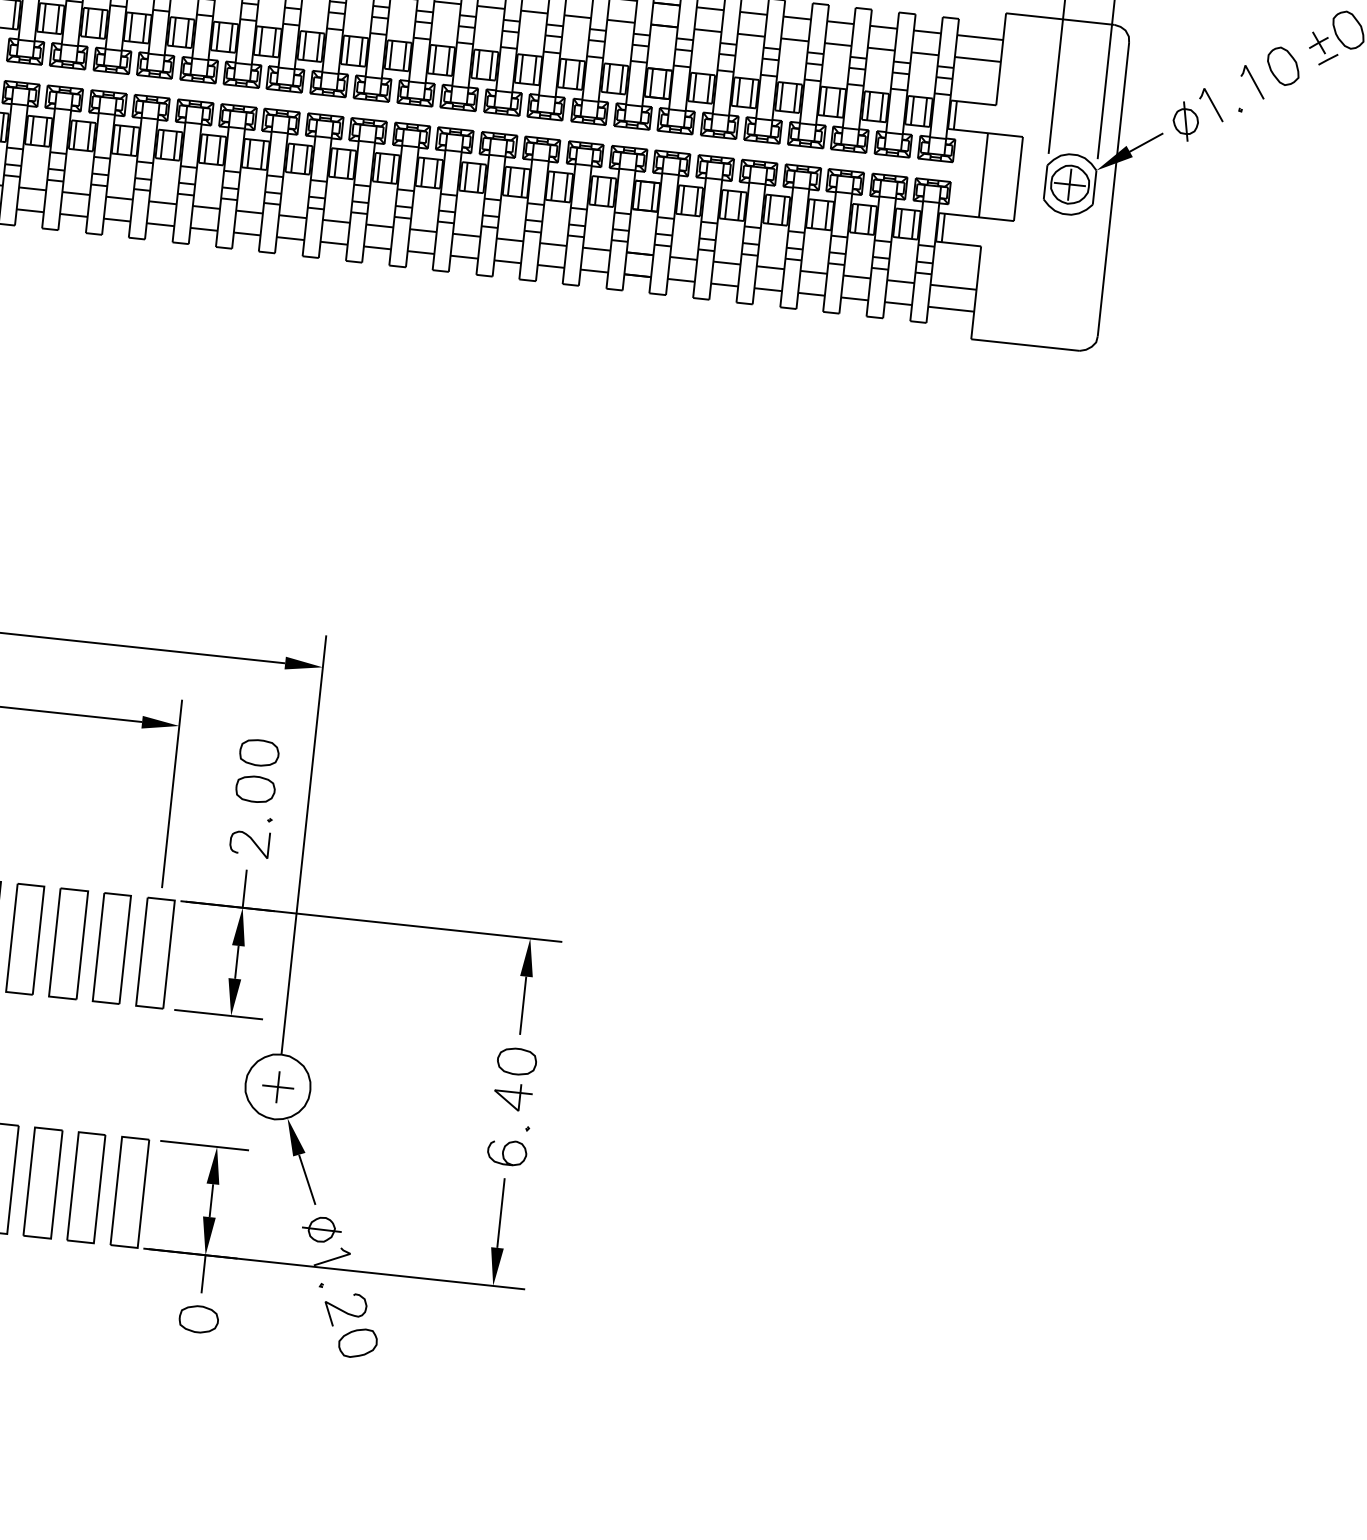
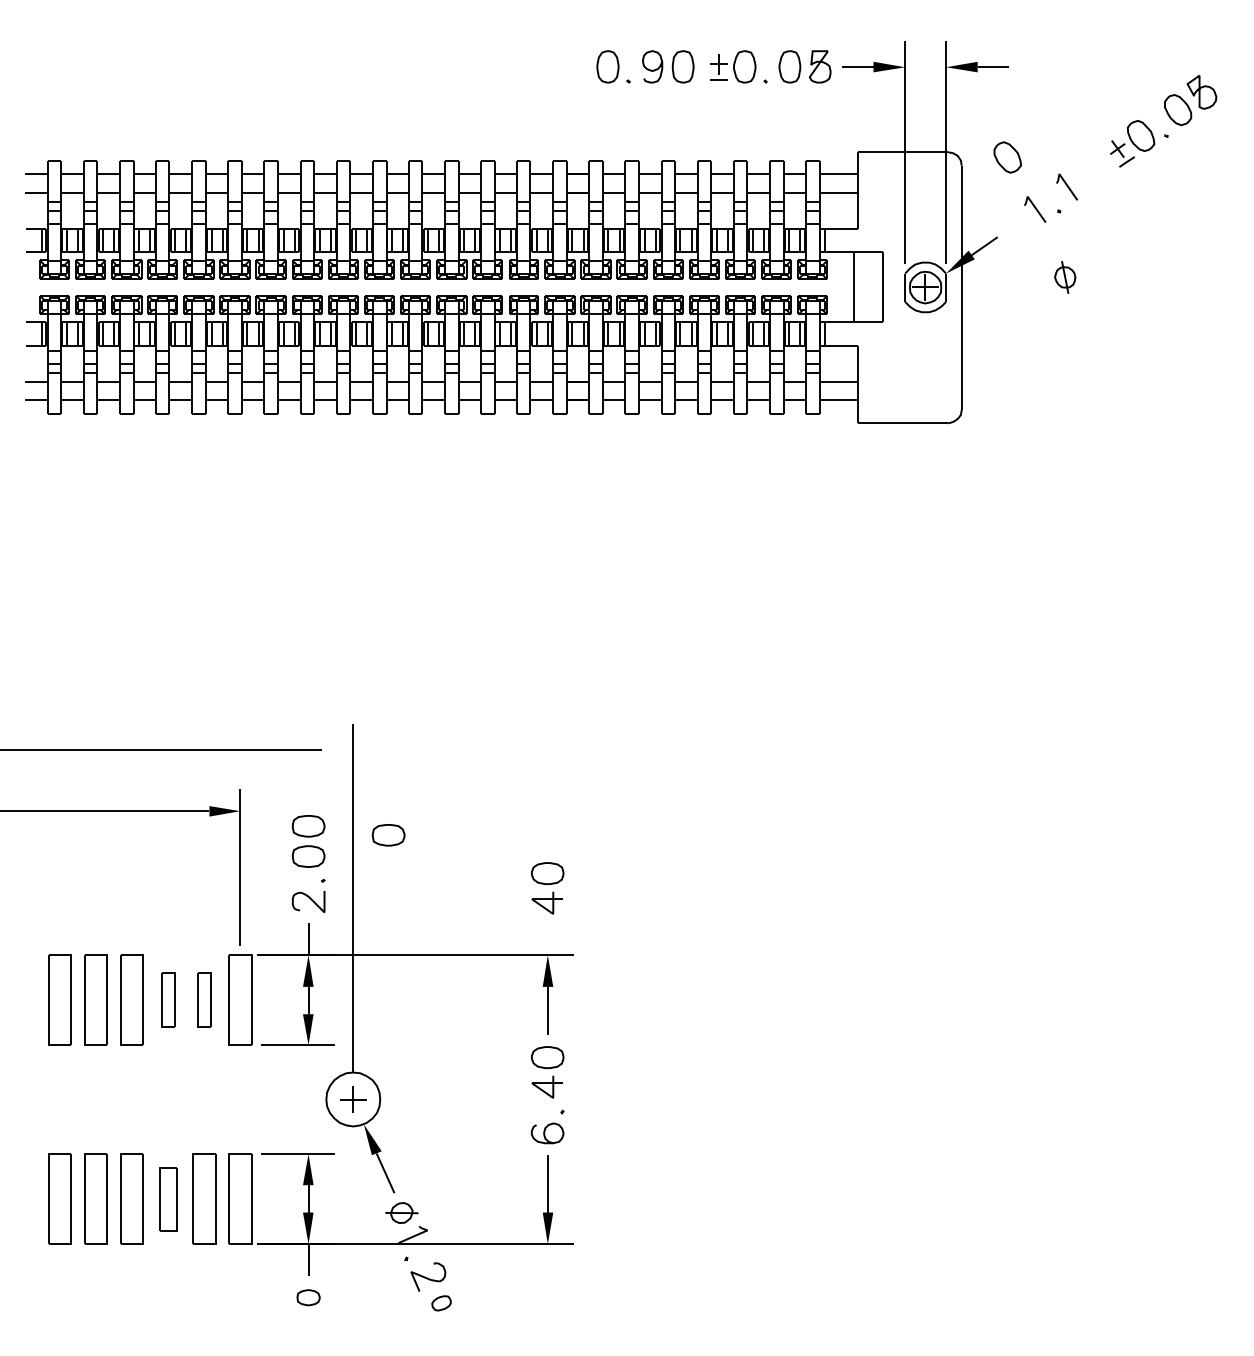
part: (1283, 66) -> (1007, 157), moved
part: (1186, 121) -> (1065, 277), moved
fill: (303, 664) -> (337, 749), removed
part: (354, 774) -> (388, 835), added
part: (538, 858) -> (547, 888), added
part: (68, 943) -> (168, 999), size x0.6
part: (112, 947) -> (204, 999), size x0.6
part: (43, 1182) -> (168, 1198), size x0.7
part: (198, 1319) -> (308, 1297), size x0.7
part: (357, 1343) -> (441, 1303), size x0.6

